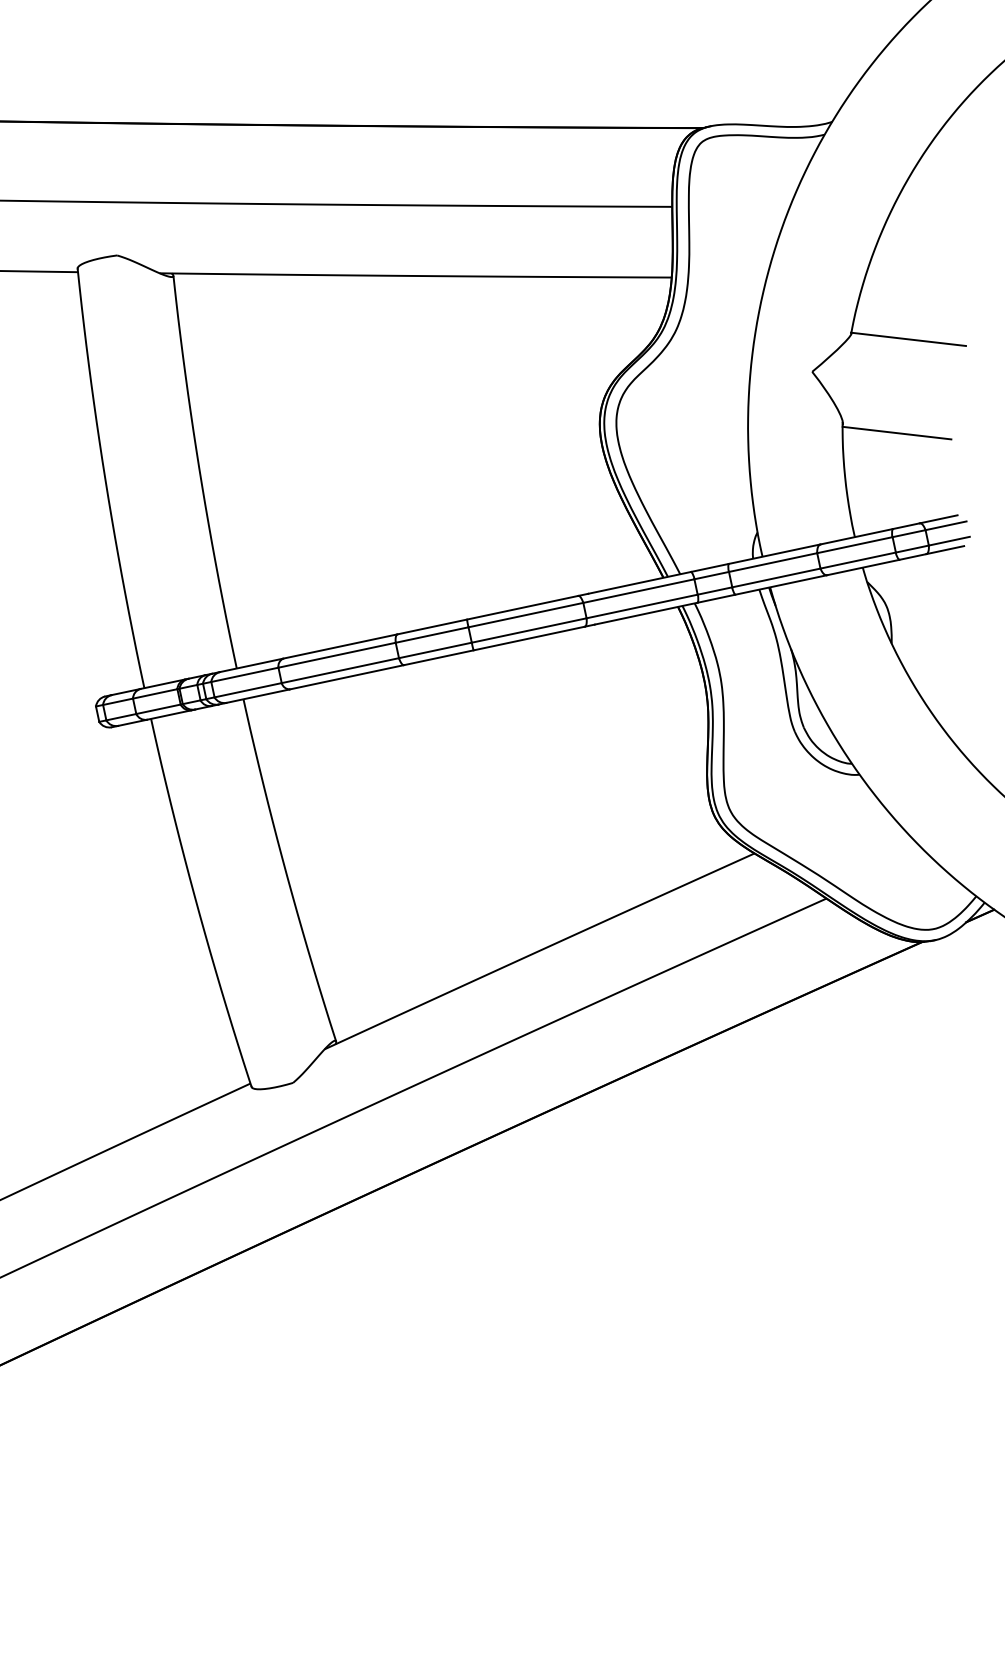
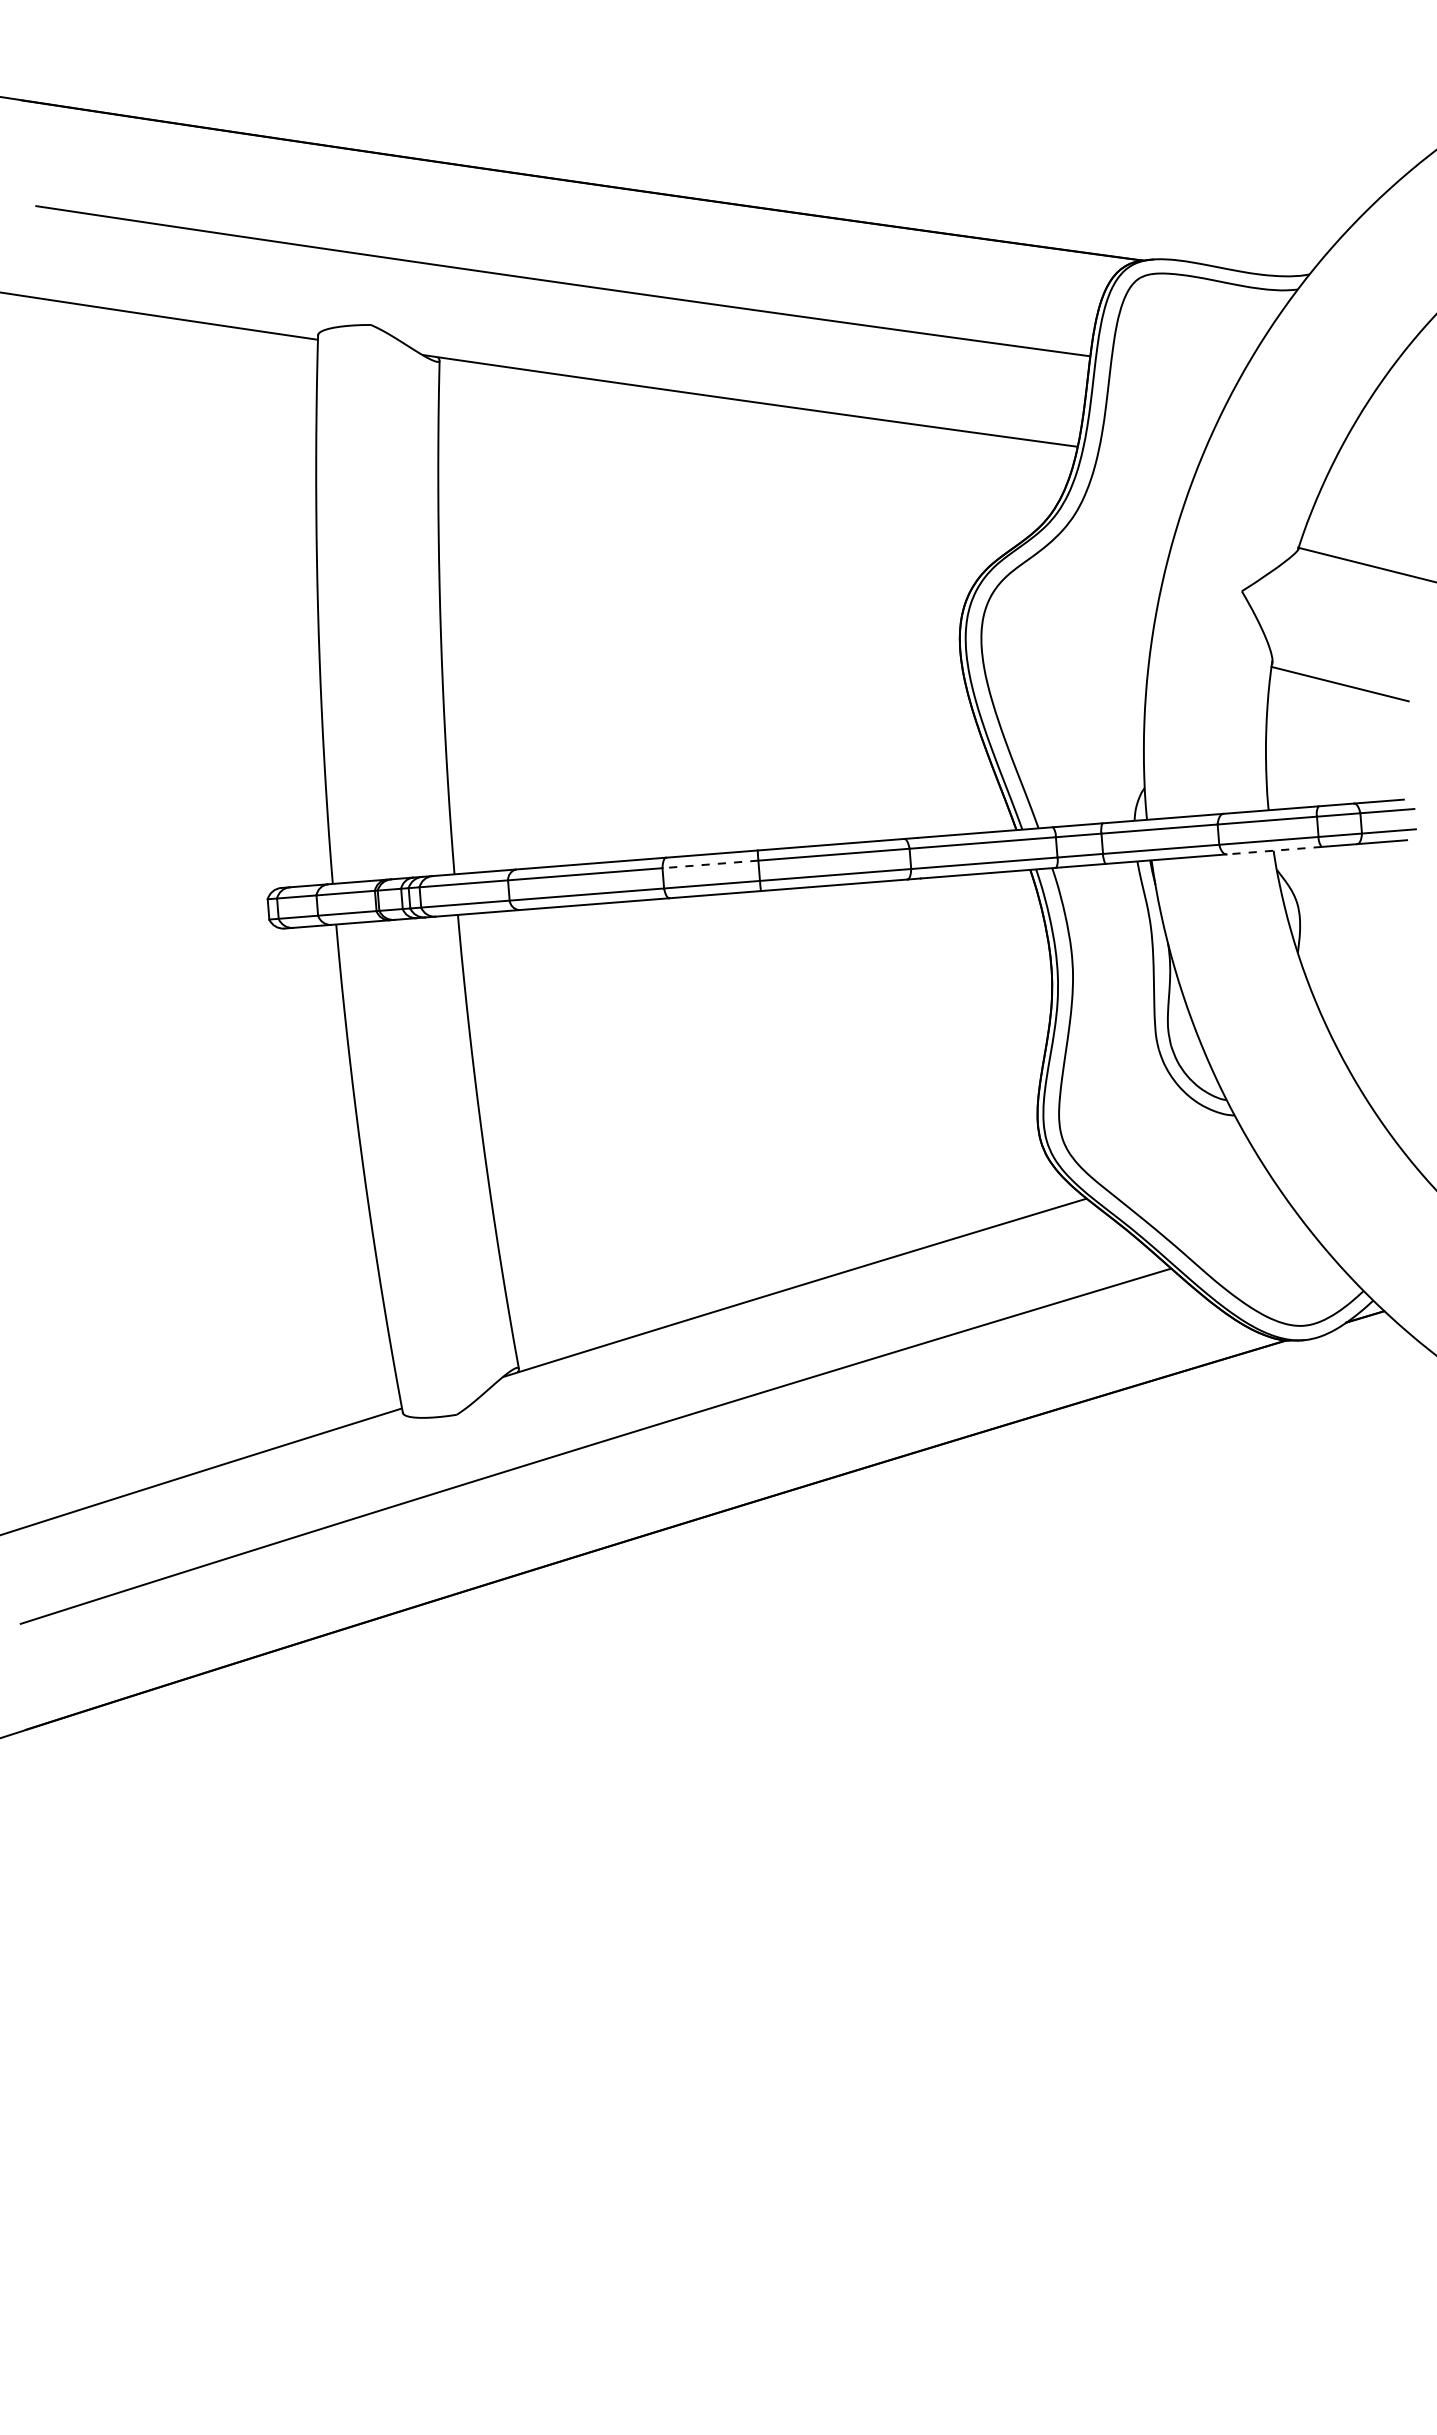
line: (863, 567) -> (1274, 850), solid -> dashed
line: (431, 635) -> (709, 864), solid -> dashed

